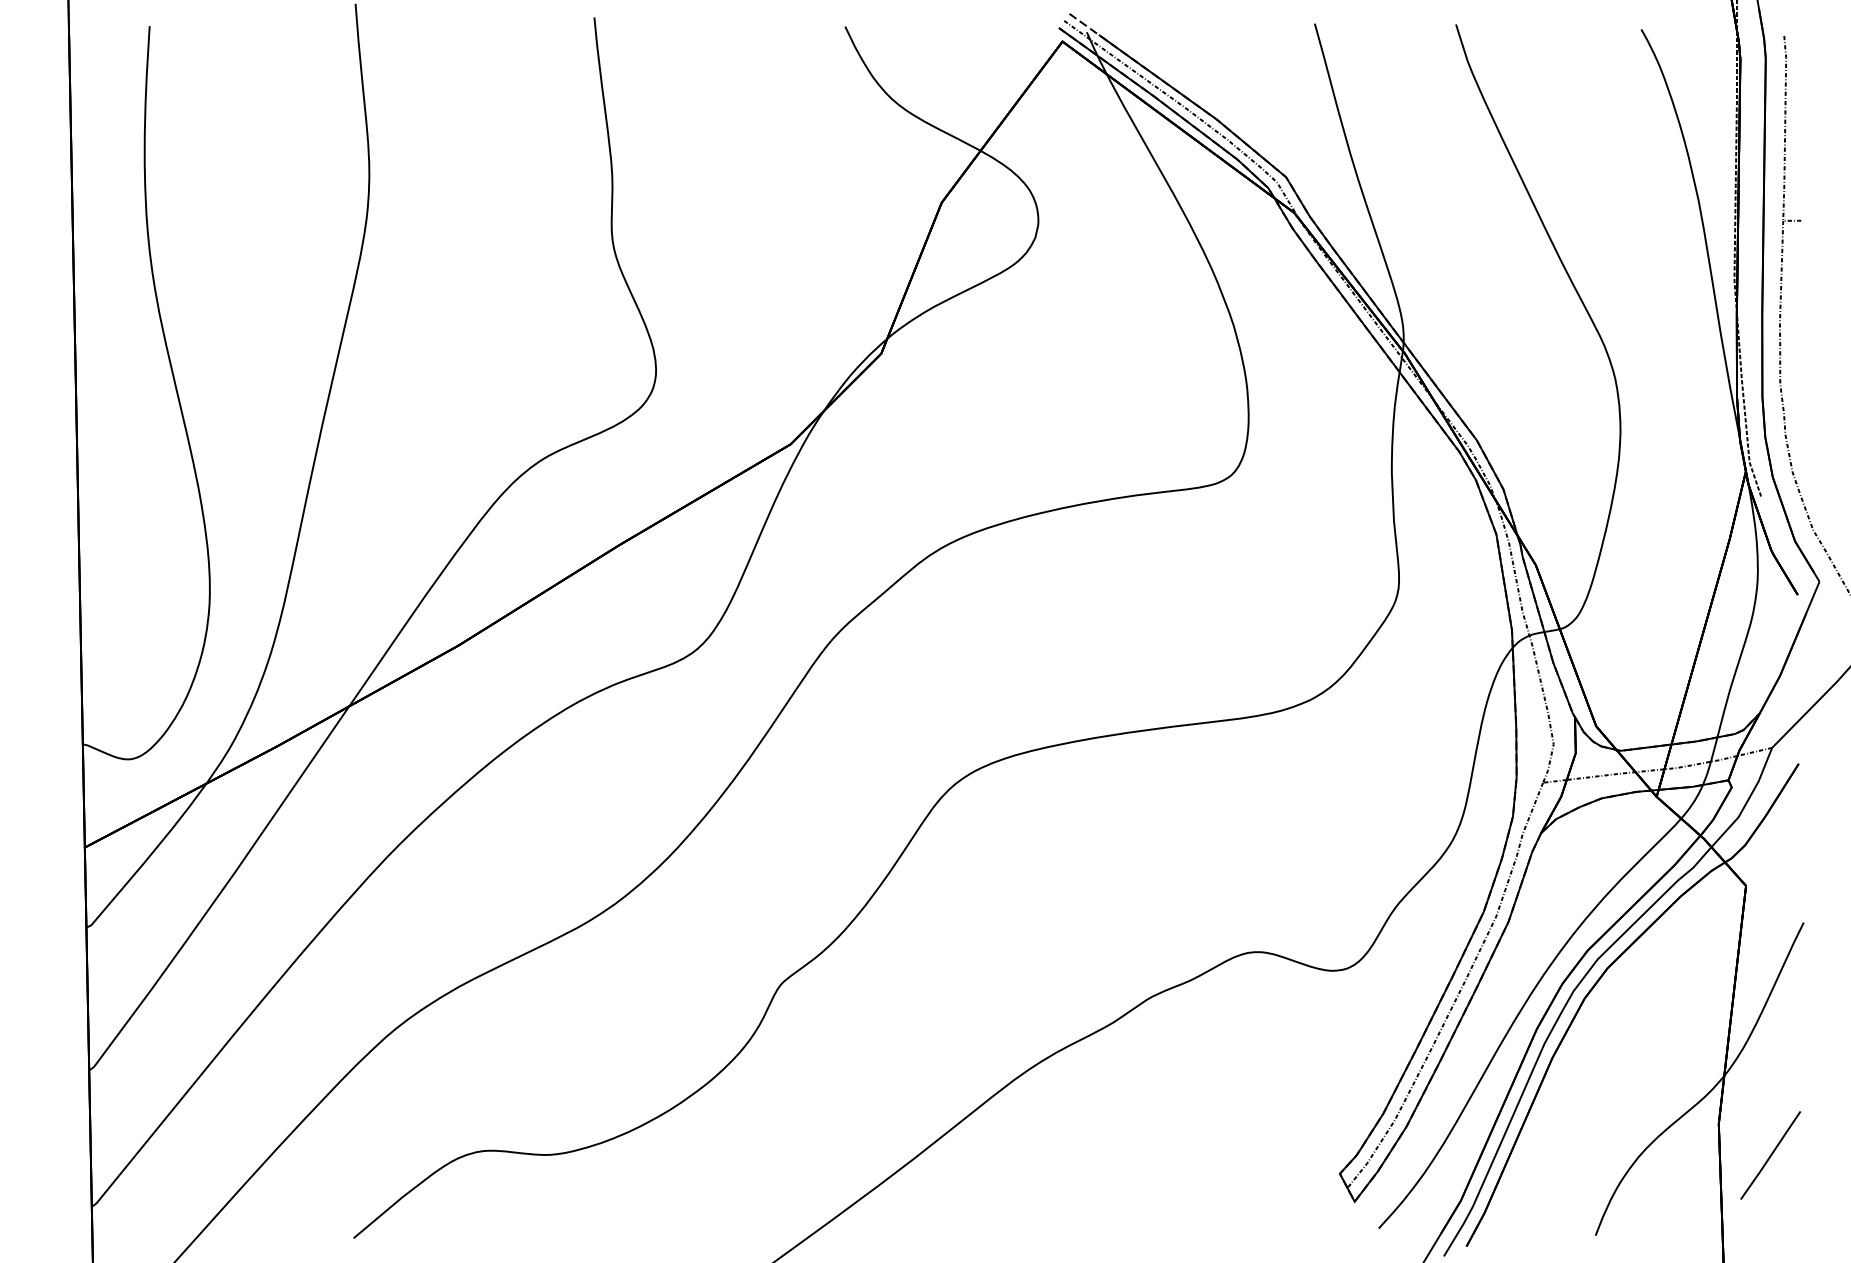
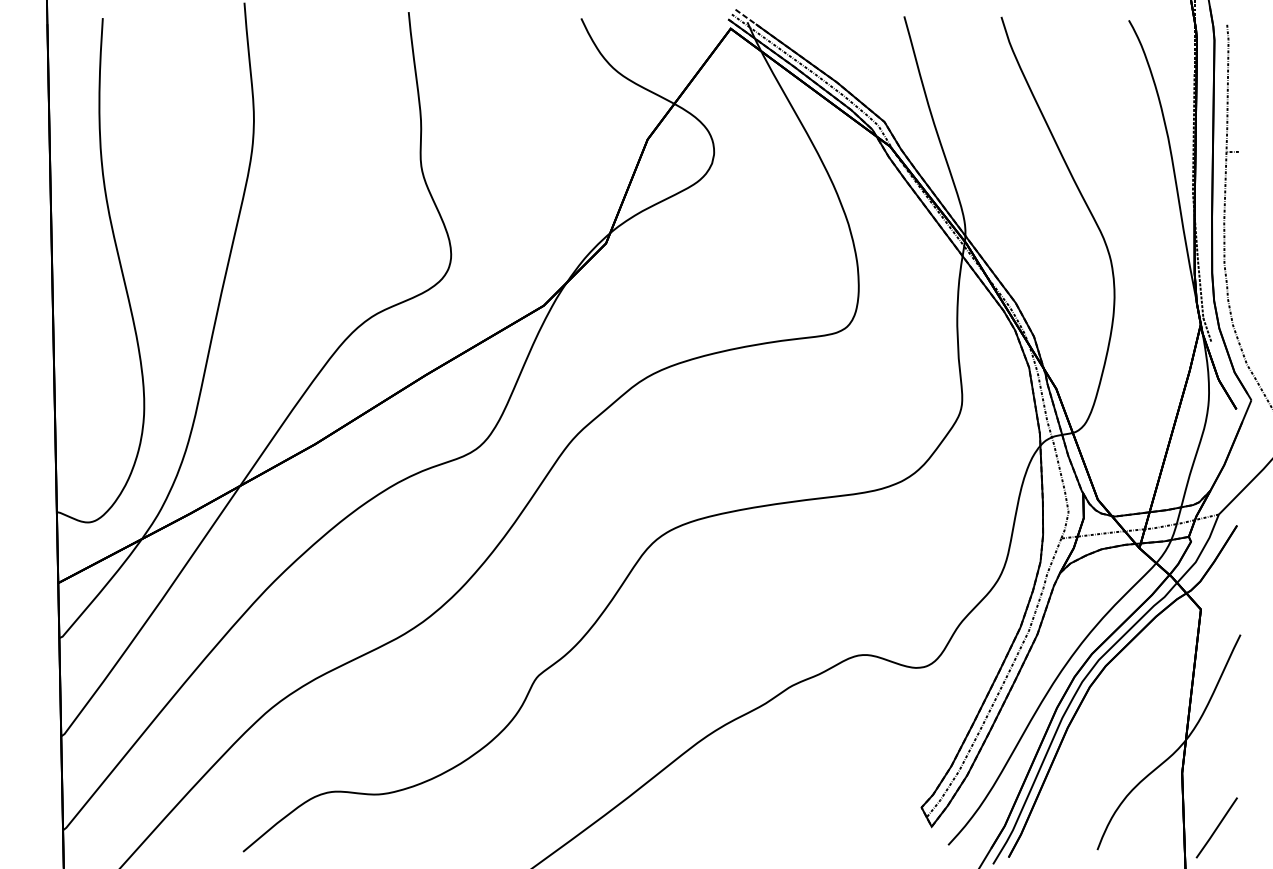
line: (1770, 1154) -> (1216, 827), moved

